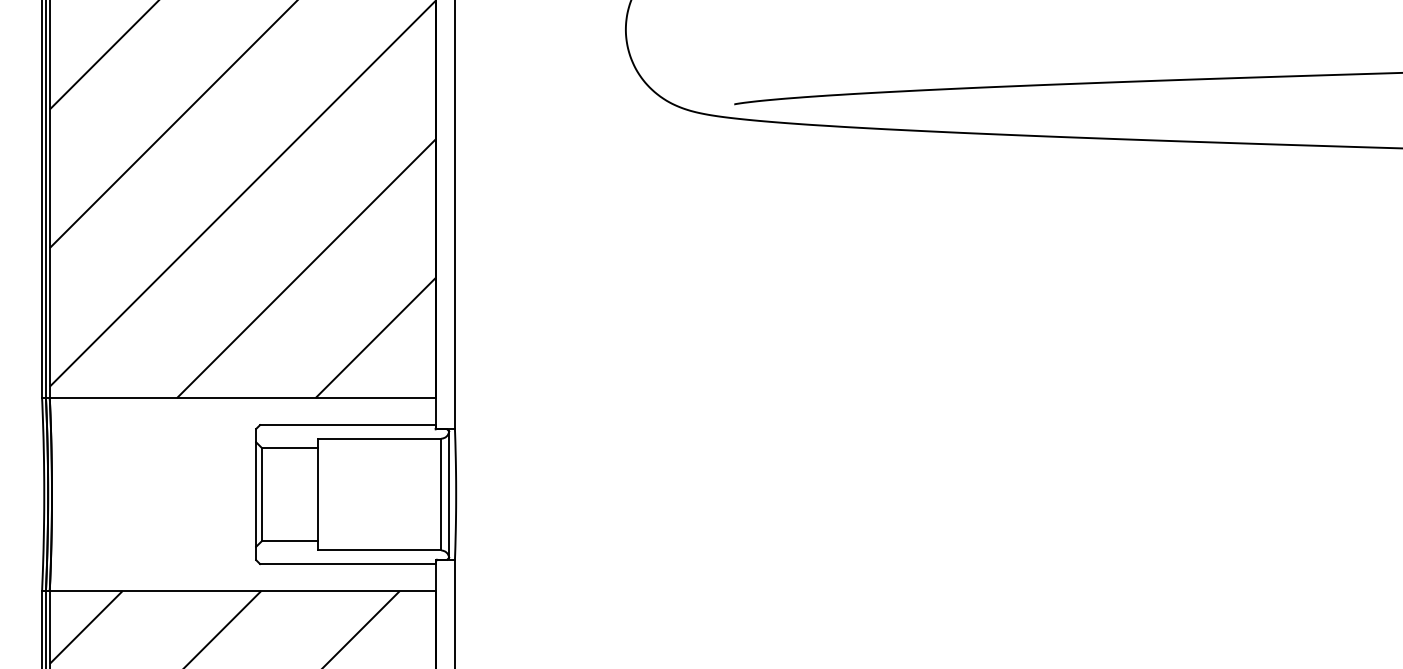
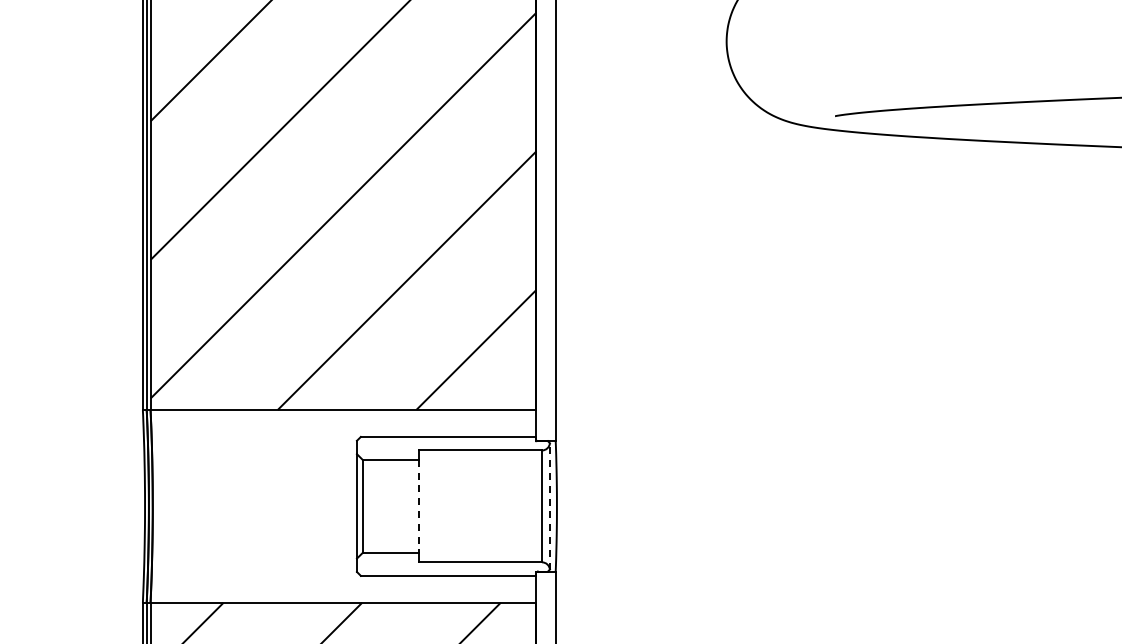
line: (317, 494) -> (418, 506), solid -> dashed
line: (449, 494) -> (550, 506), solid -> dashed

